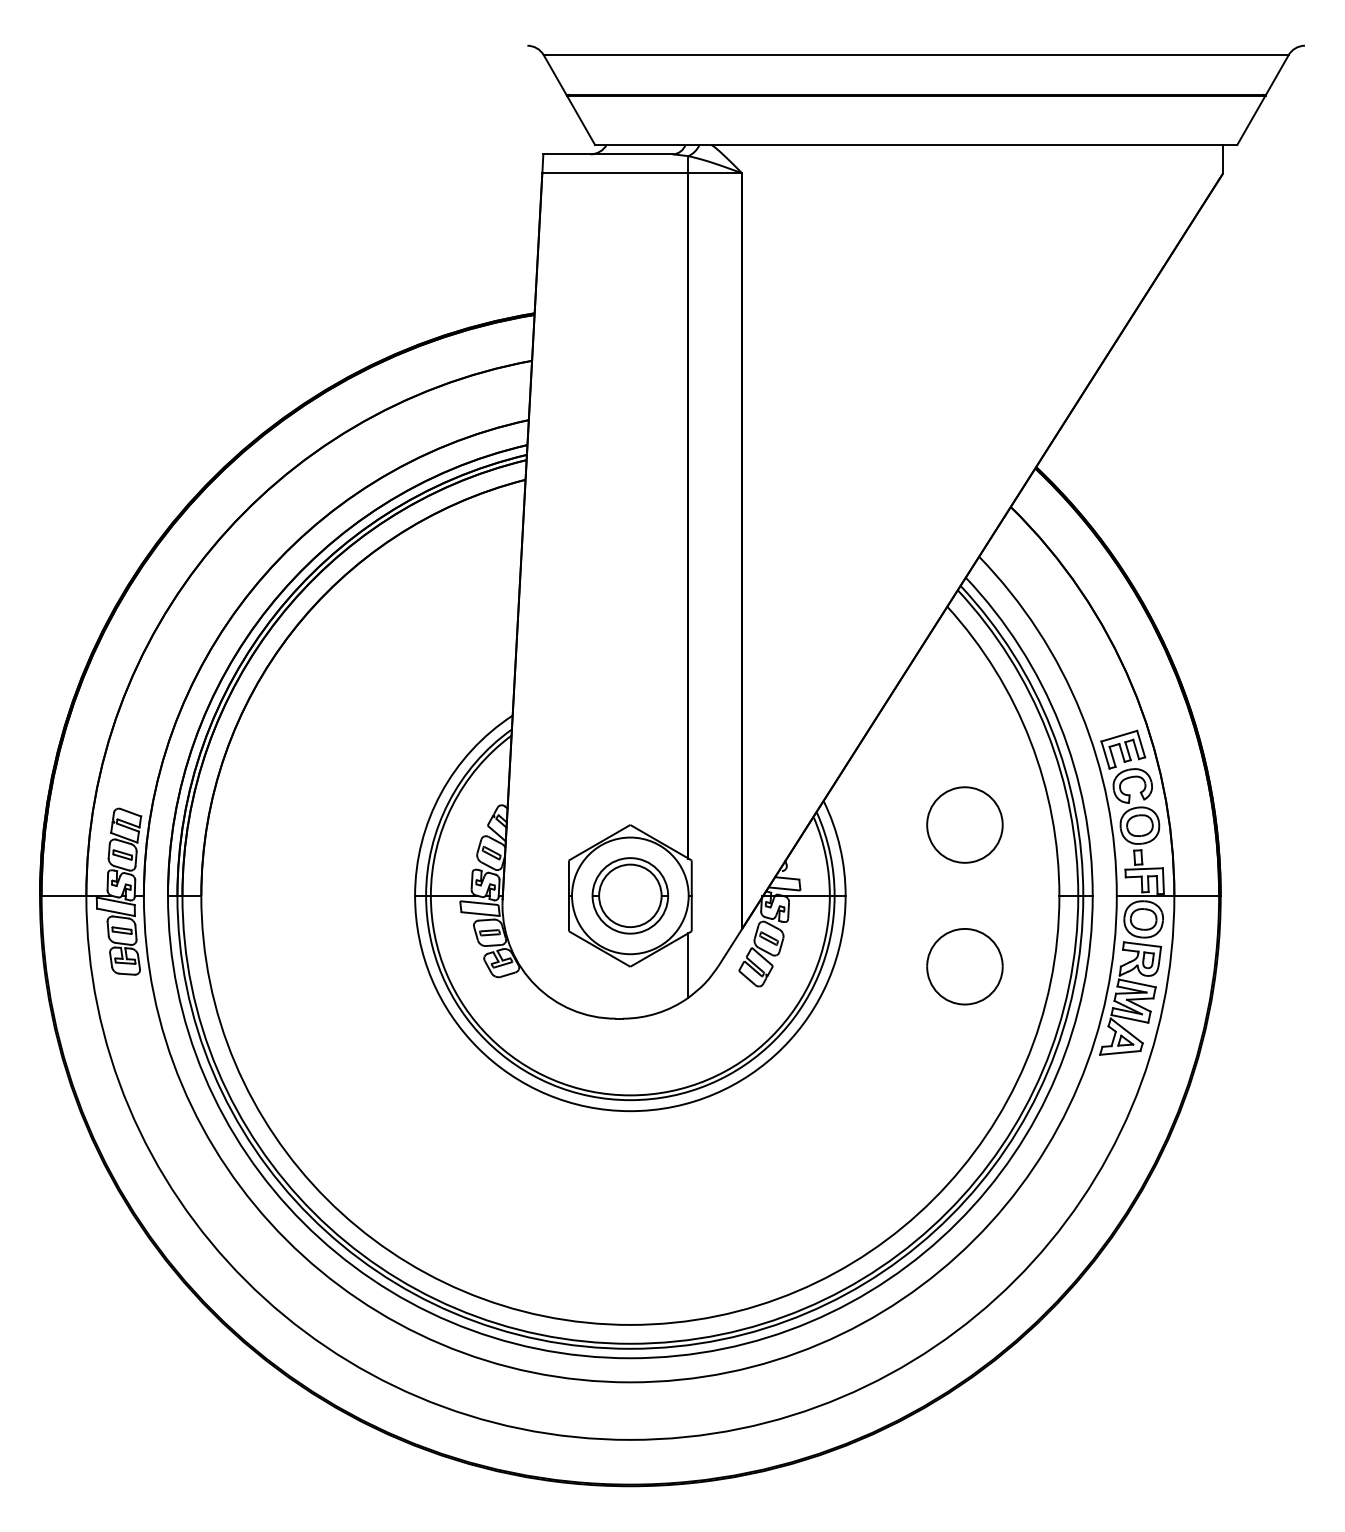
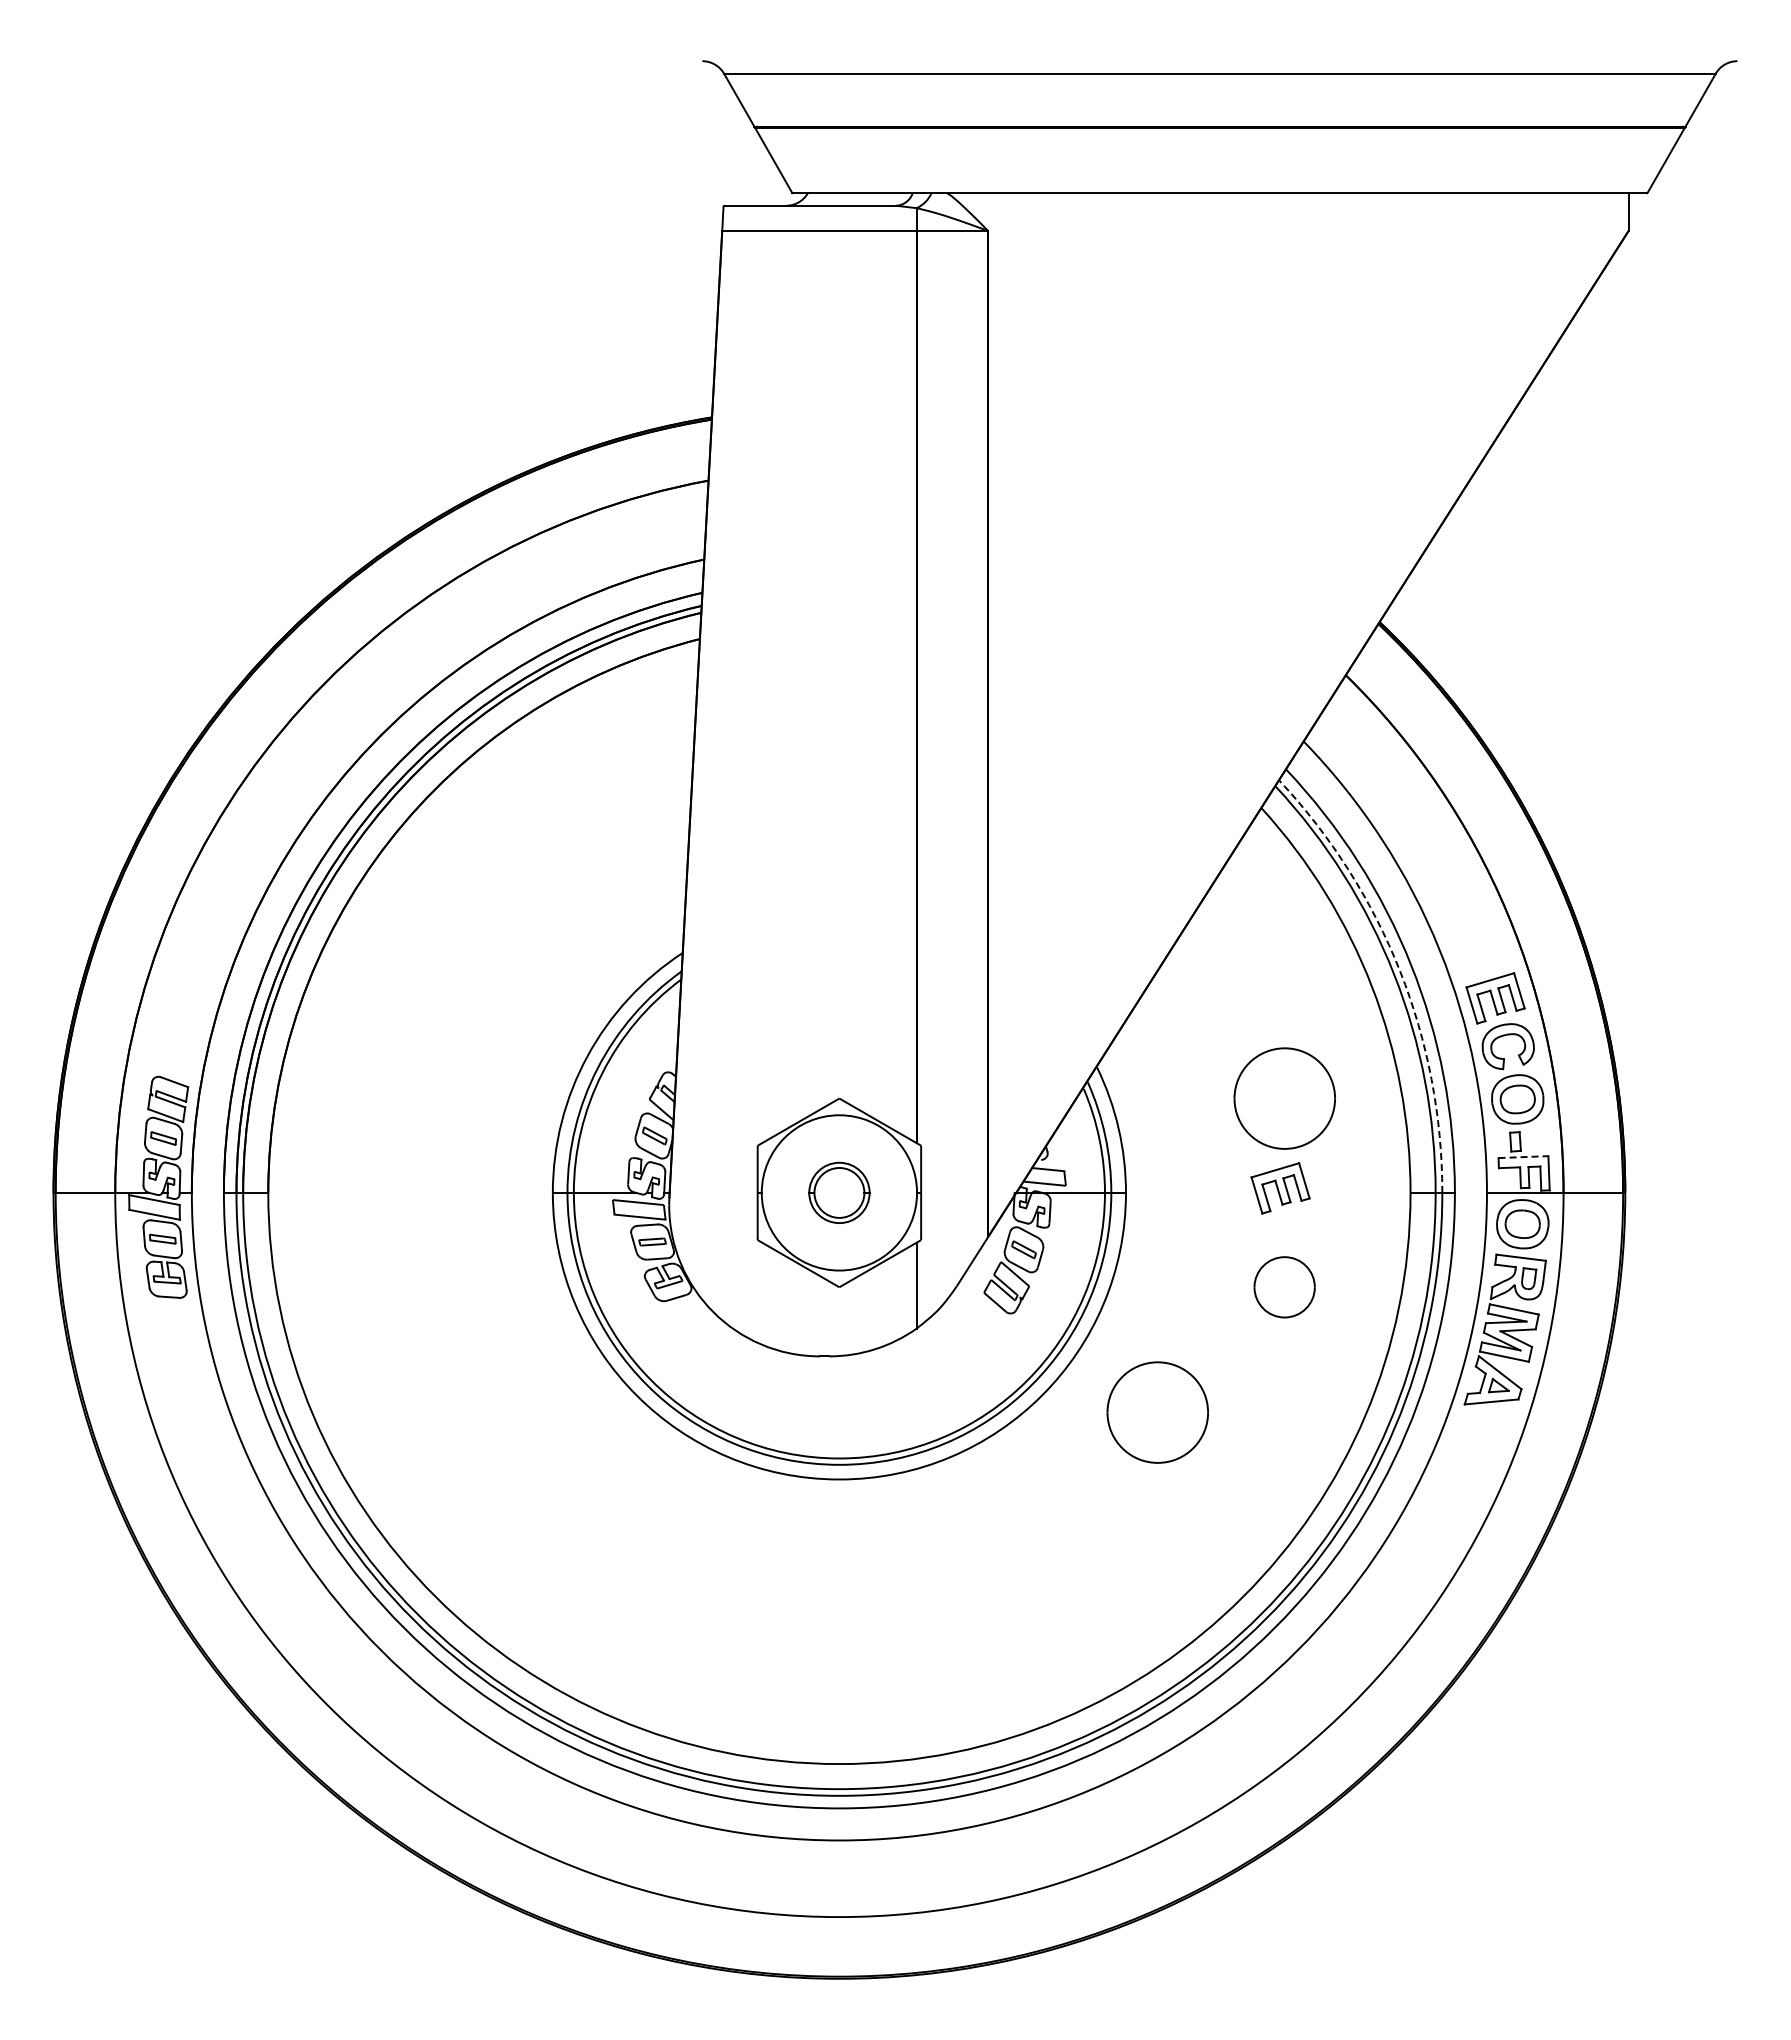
arc: (1051, 729) -> (1400, 971), solid -> dashed
line: (1144, 869) -> (1523, 1157), solid -> dashed
part: (961, 892) -> (1280, 1188), added
part: (630, 895) -> (839, 1192), size x0.6
part: (964, 966) -> (1284, 1287), size x0.6
part: (869, 1060) -> (1157, 1412), added

